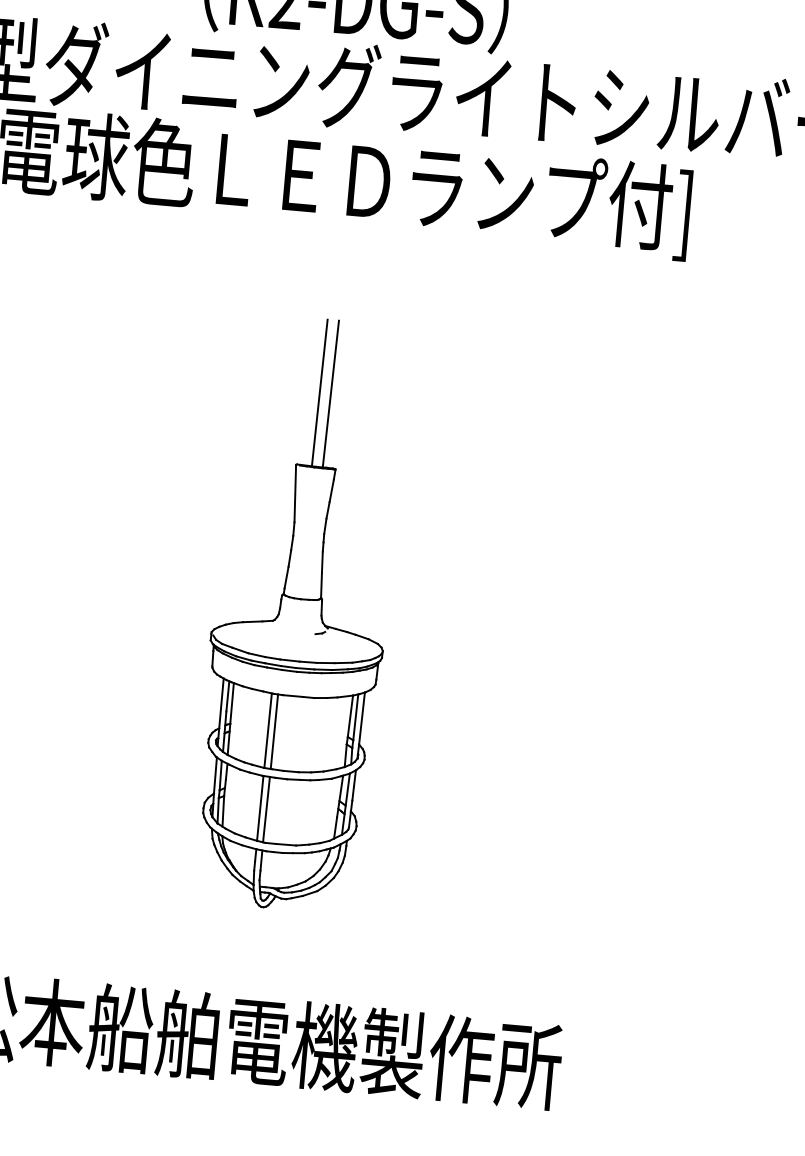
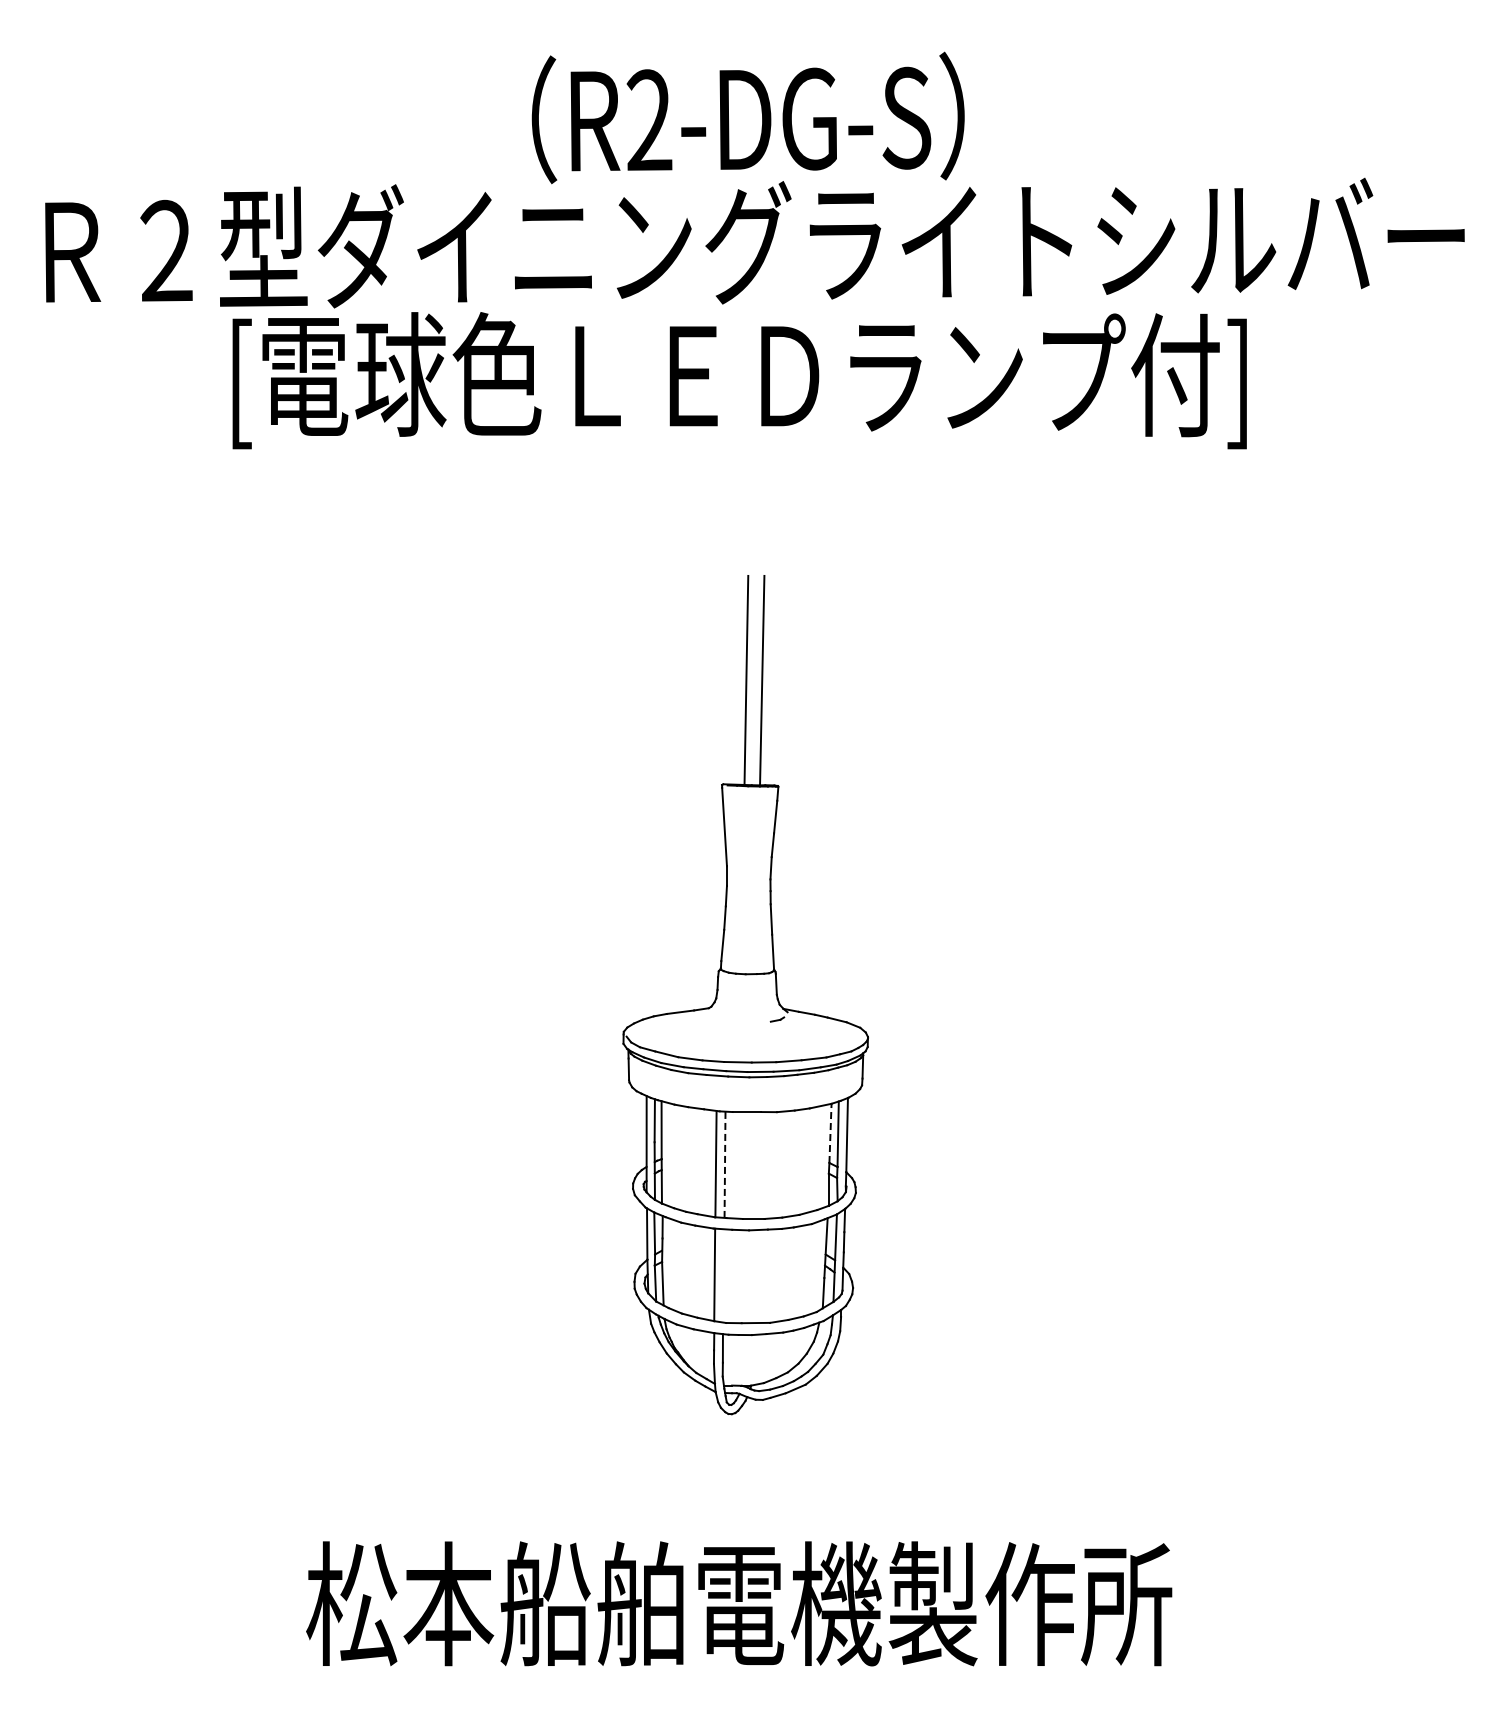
line: (350, 716) -> (830, 1133), solid -> dashed
line: (274, 731) -> (725, 1164), solid -> dashed
line: (266, 809) -> (723, 1275), removed

